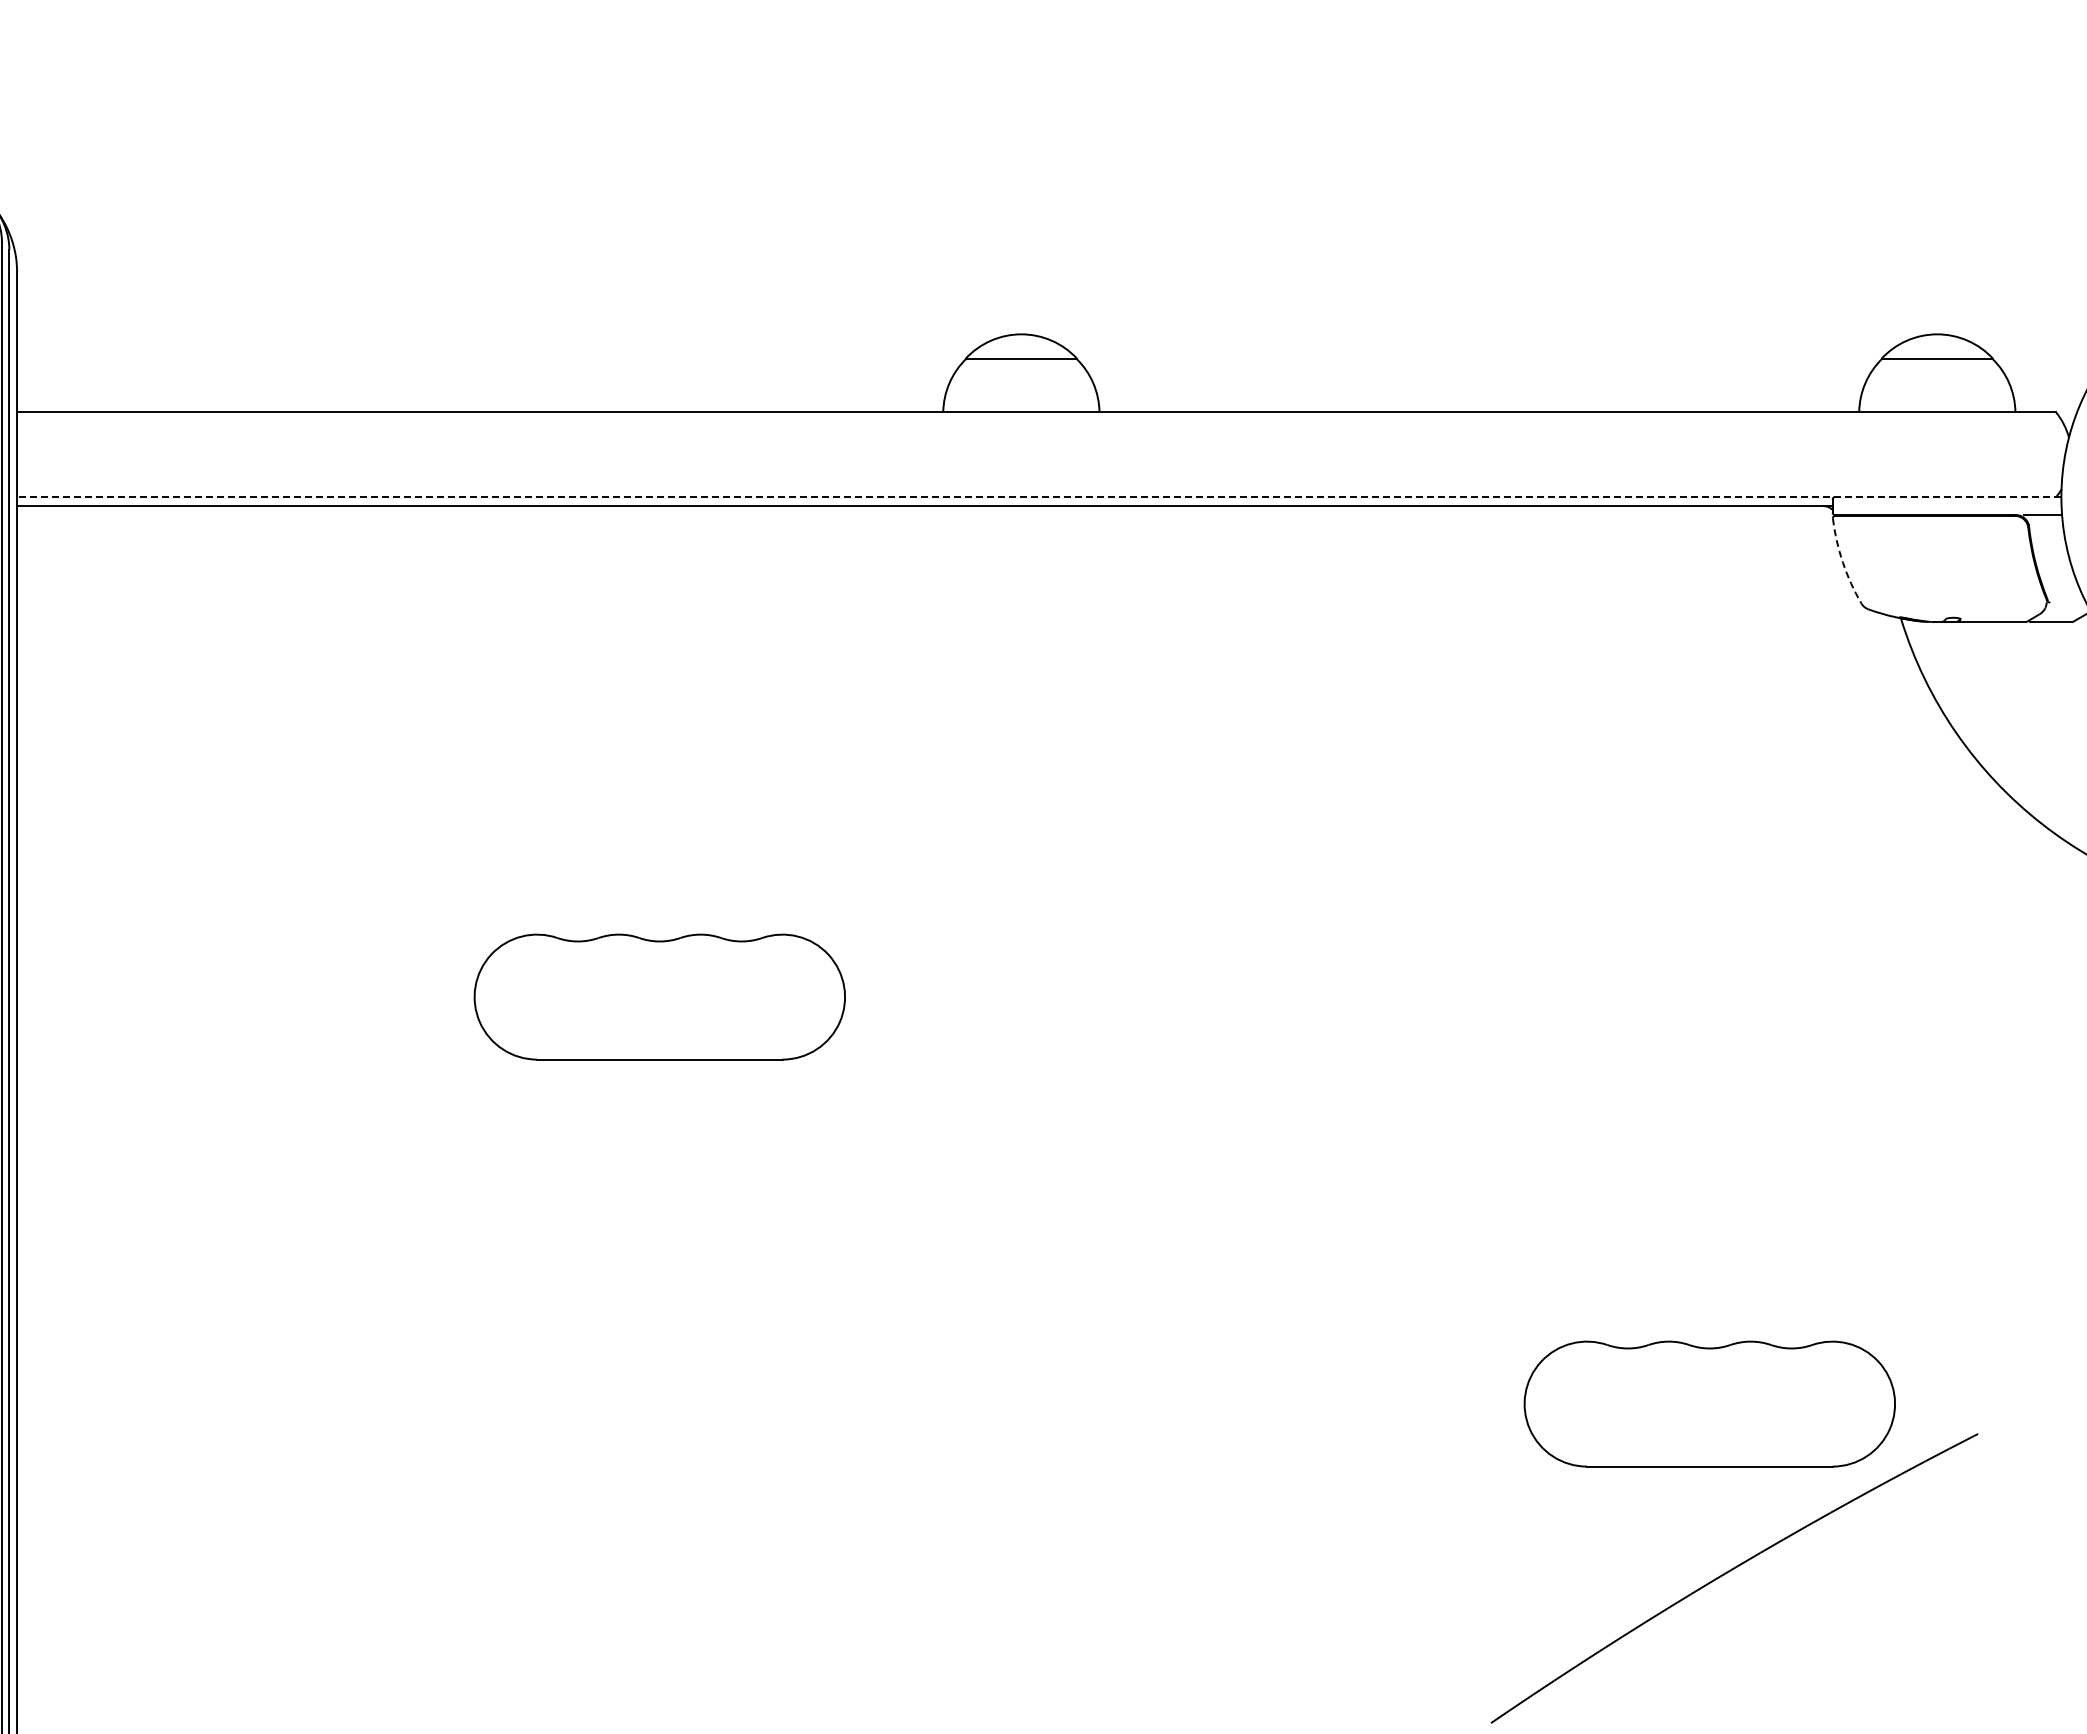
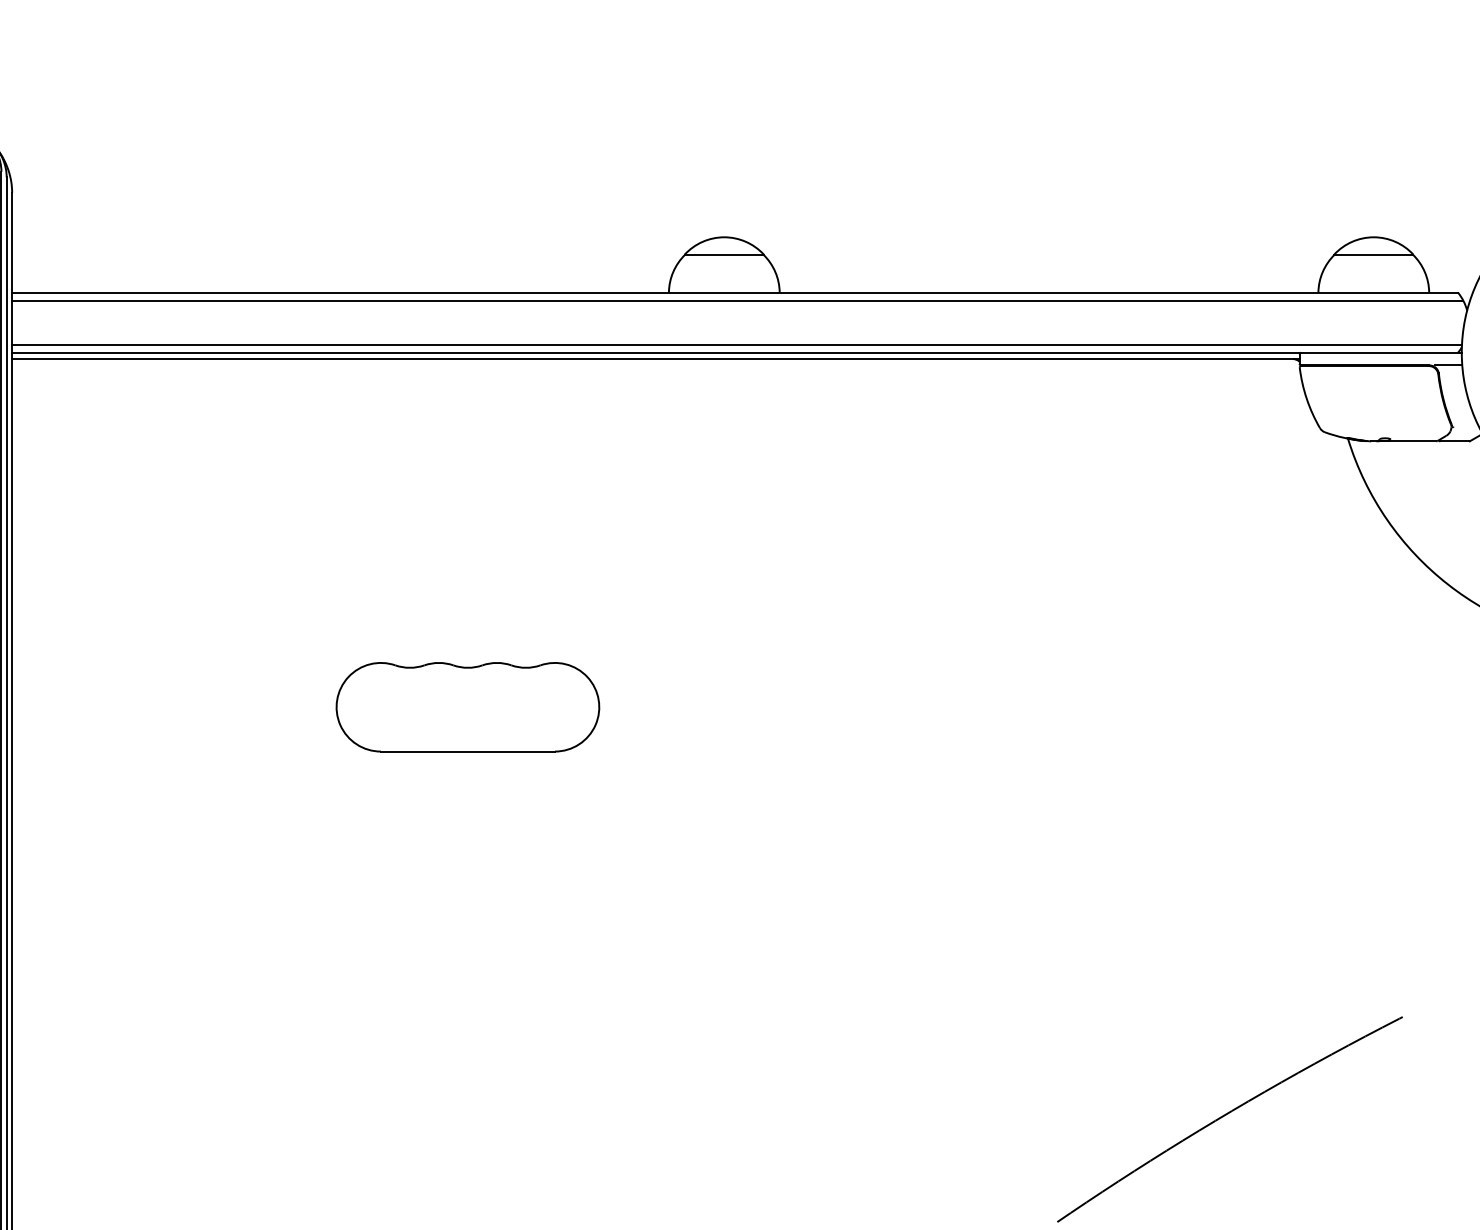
line: (1040, 423) -> (737, 300), added
line: (1039, 486) -> (737, 345), added
line: (1038, 497) -> (736, 352), dashed -> solid
arc: (1842, 562) -> (1306, 399), dashed -> solid
part: (1709, 1403) -> (1212, 995), removed

